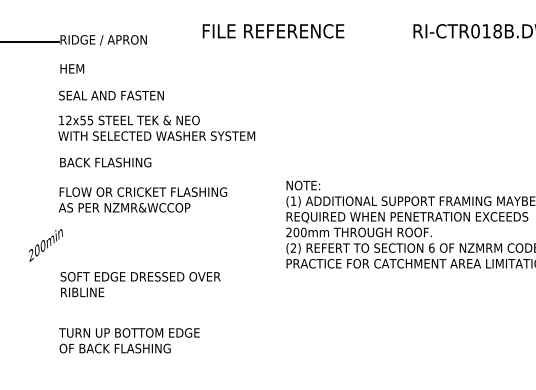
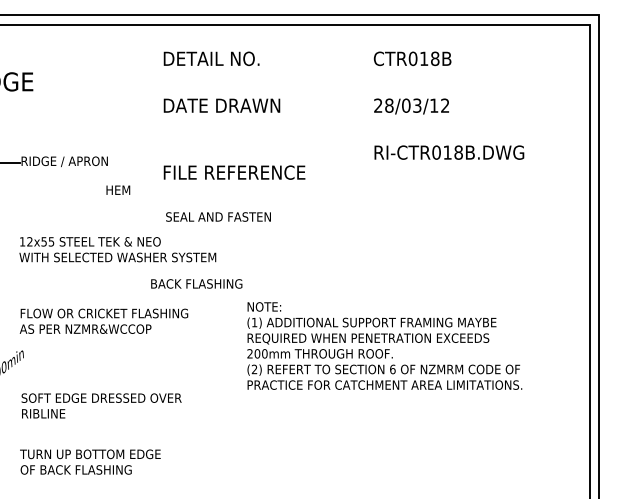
text: (273, 31) -> (234, 172), moved
text: (72, 68) -> (118, 189), moved
text: (111, 95) -> (218, 216), moved
text: (105, 162) -> (196, 283), moved

